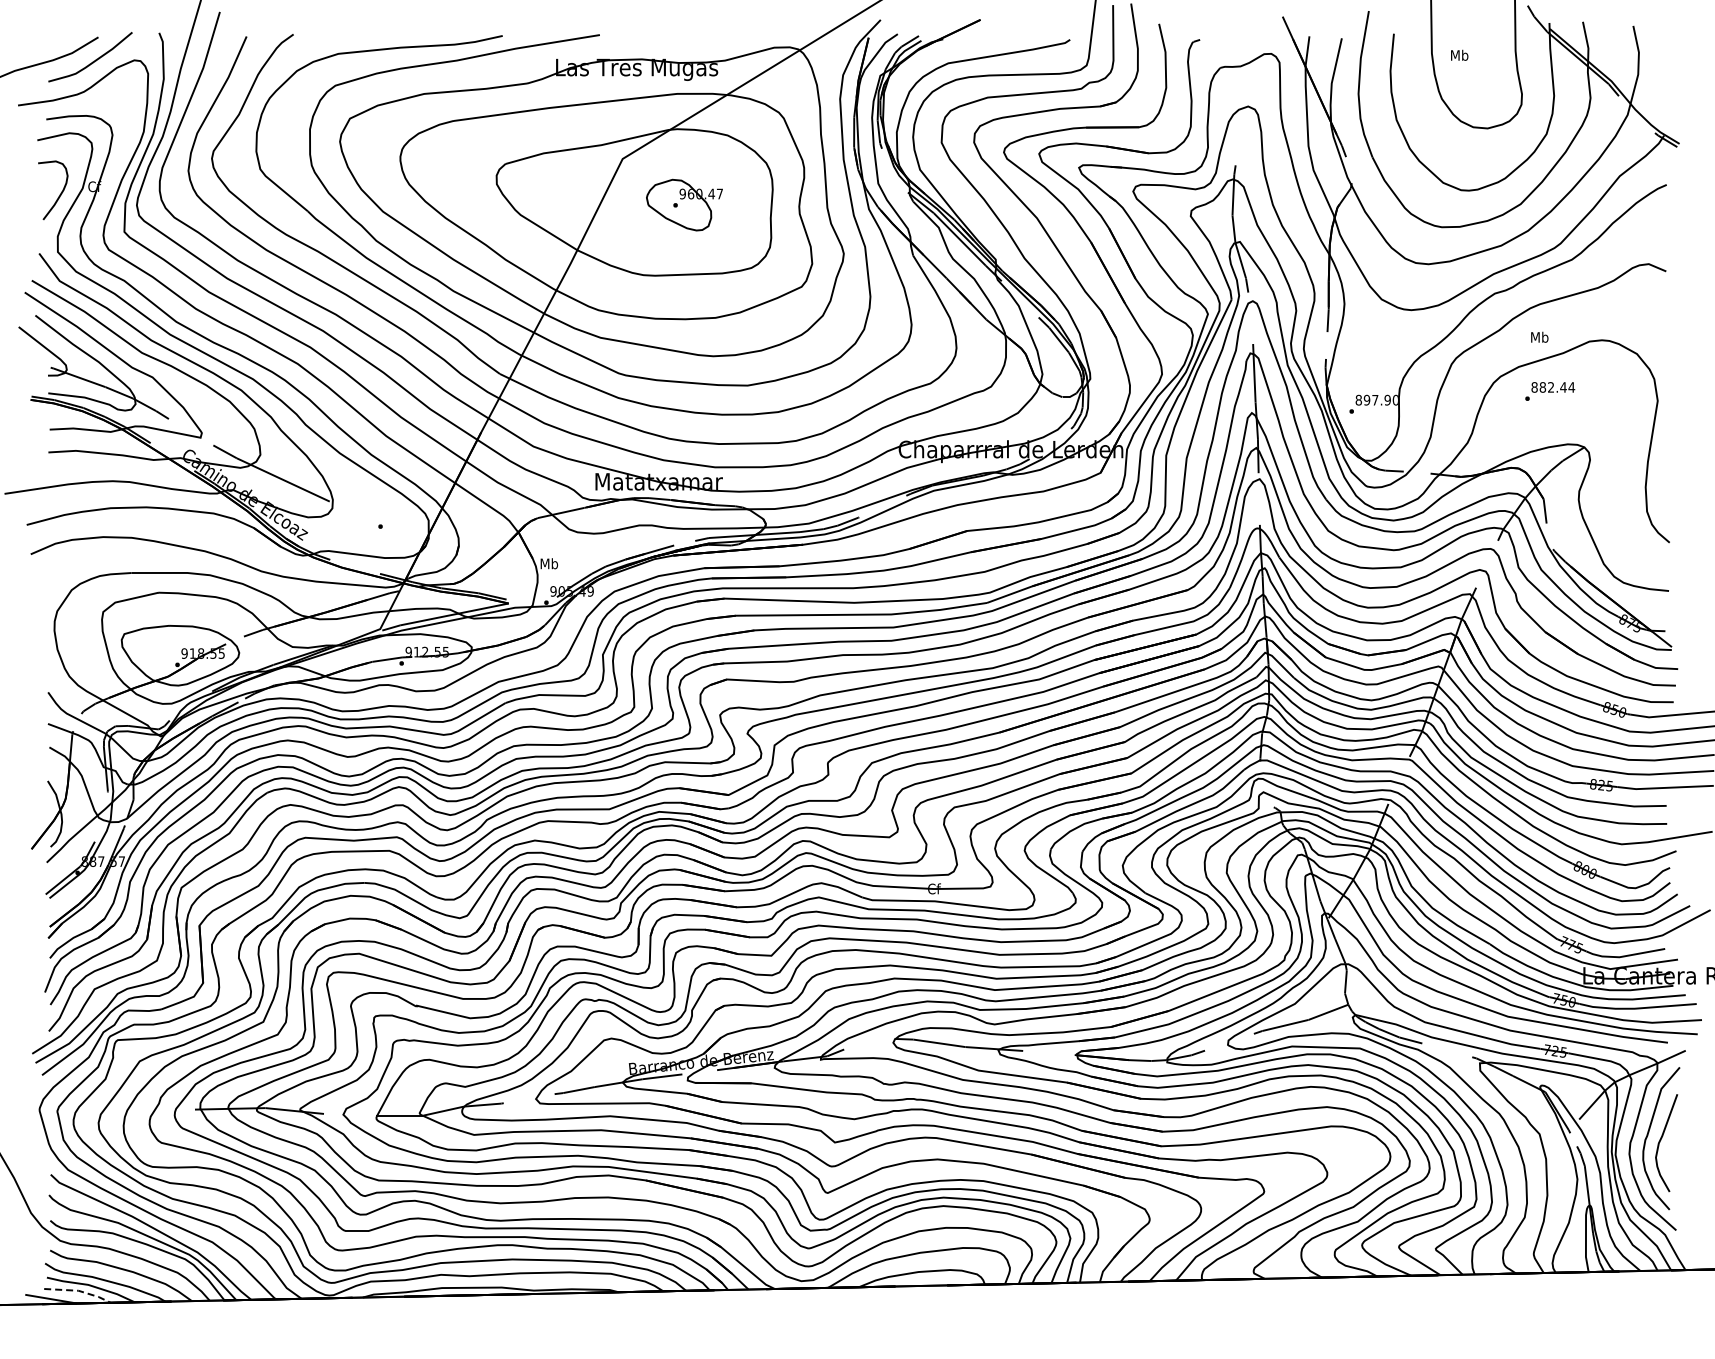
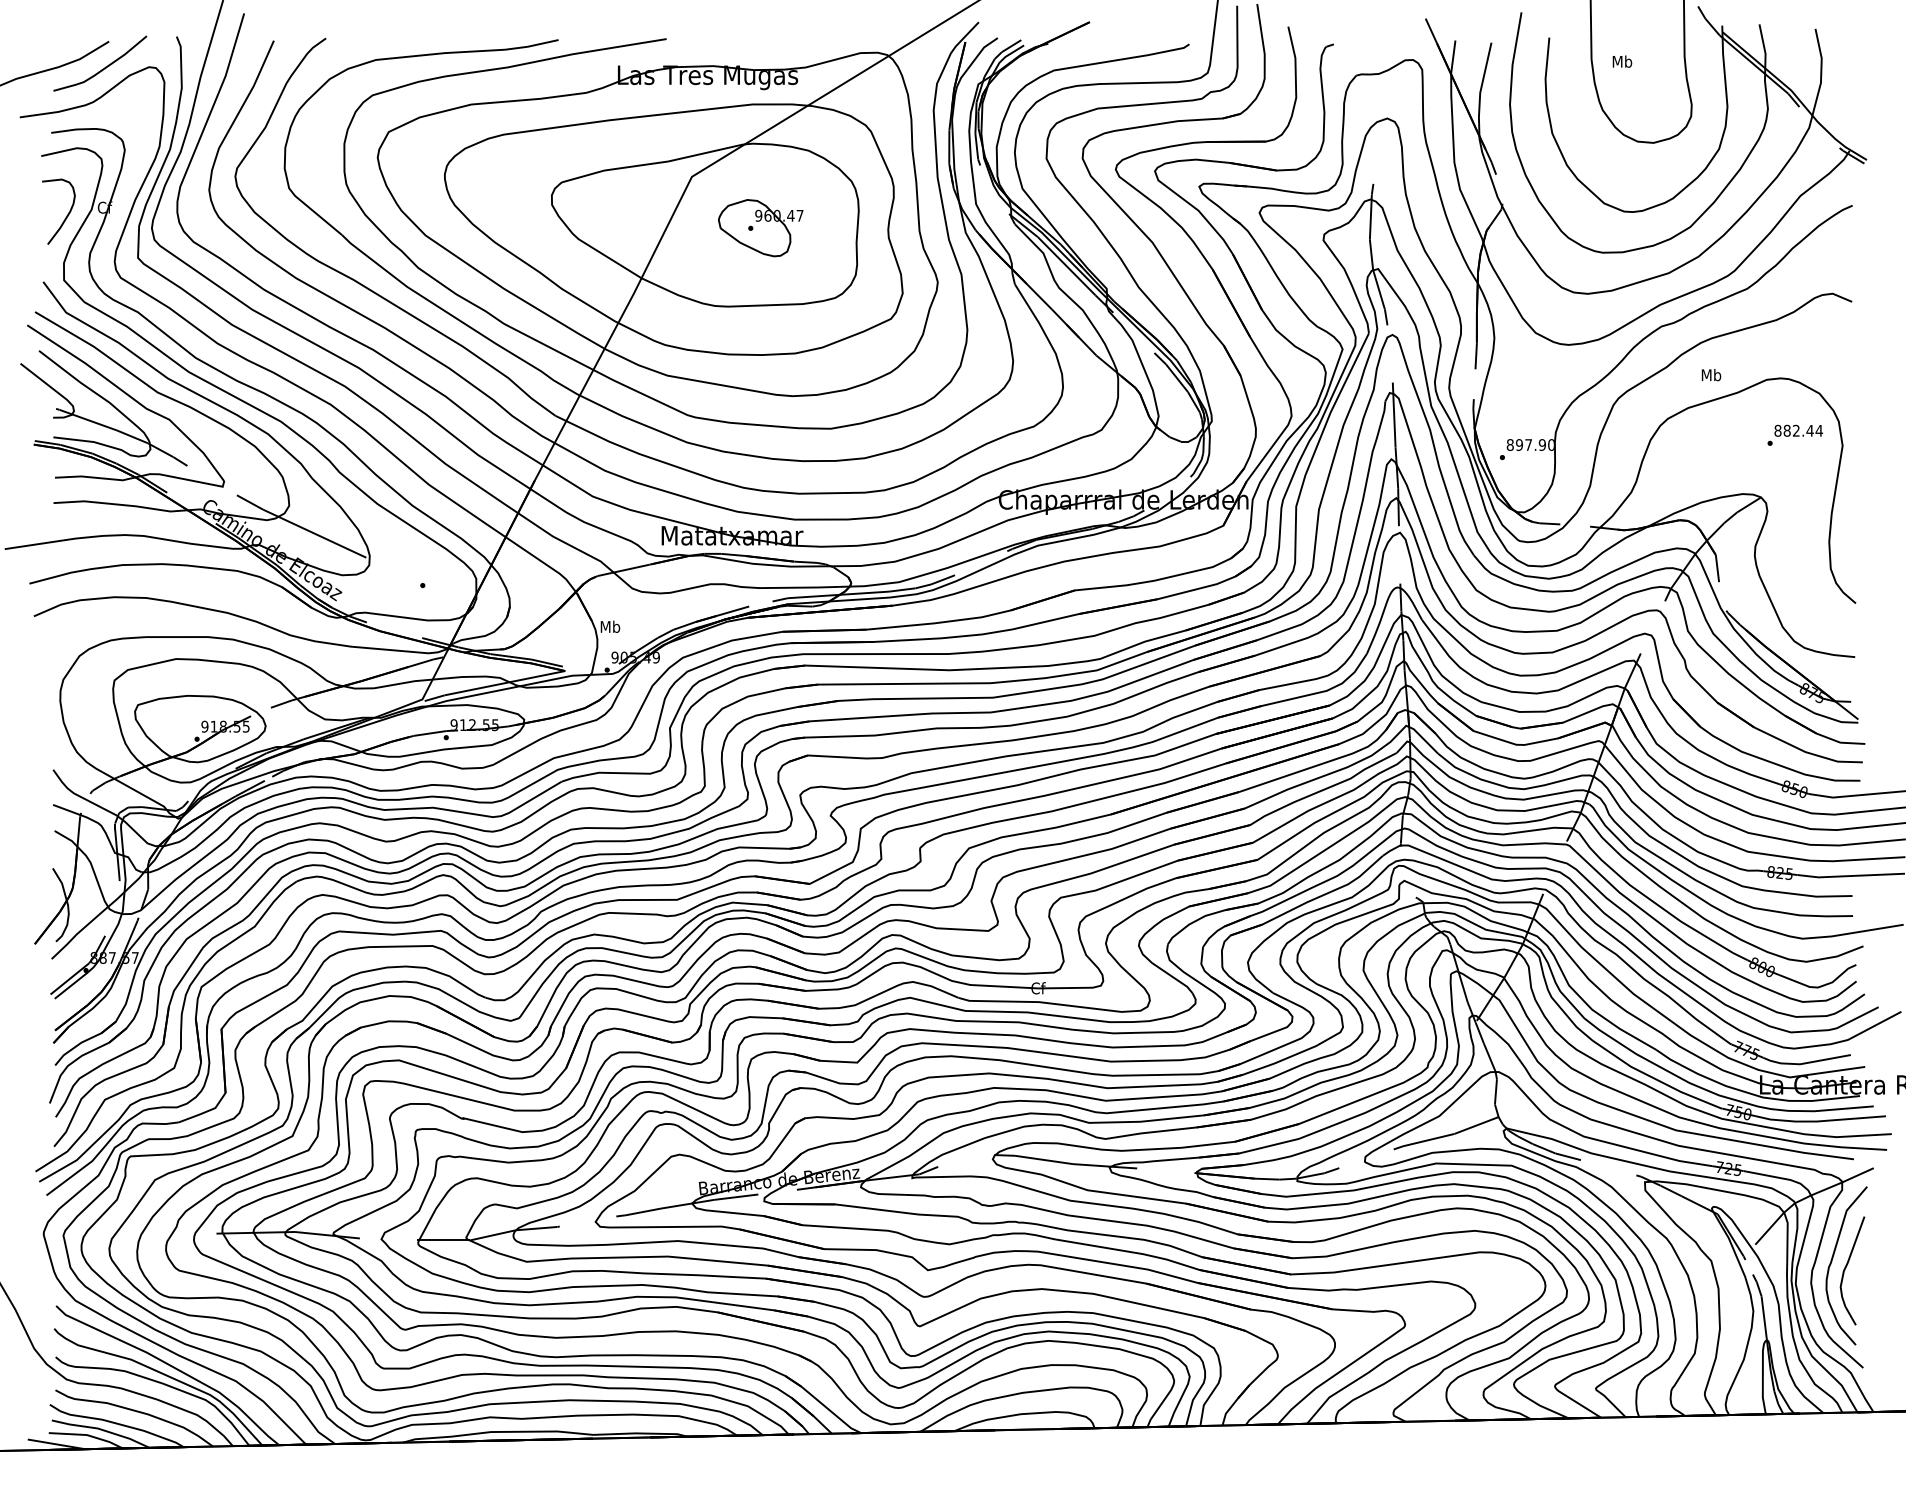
text: (1550, 391) -> (1795, 435), moved
line: (79, 1291) -> (88, 1435), dashed -> solid

